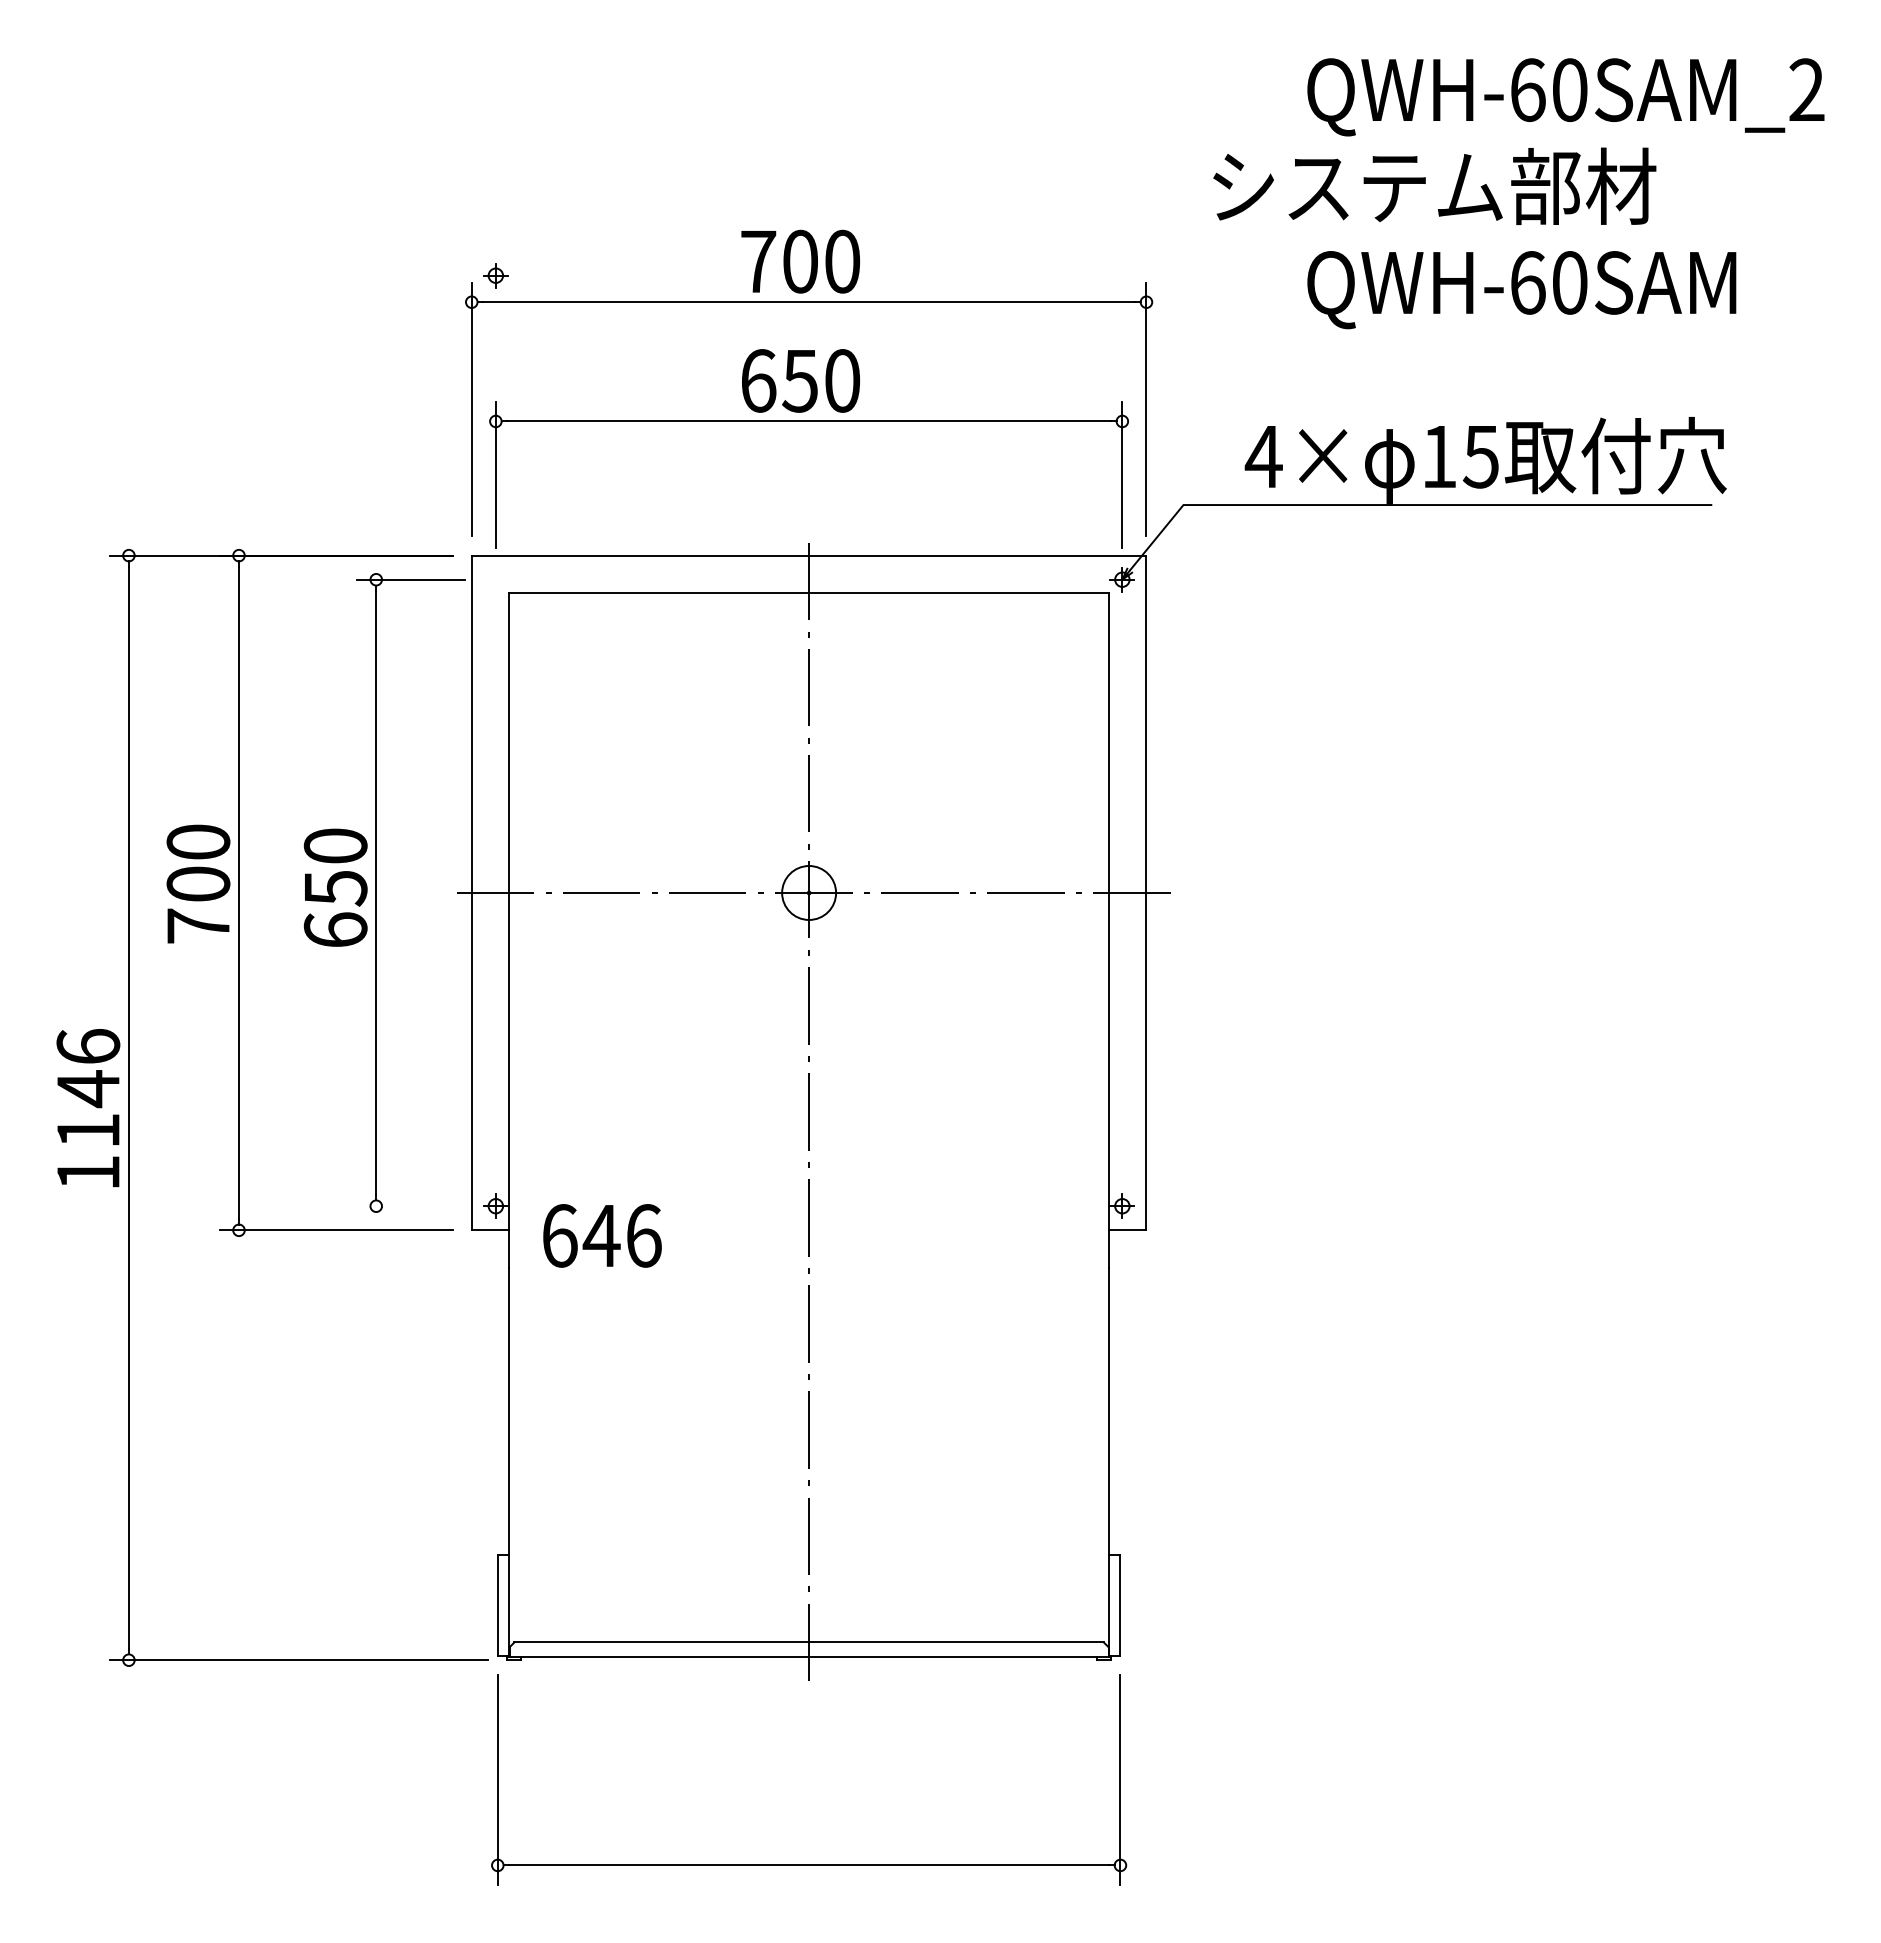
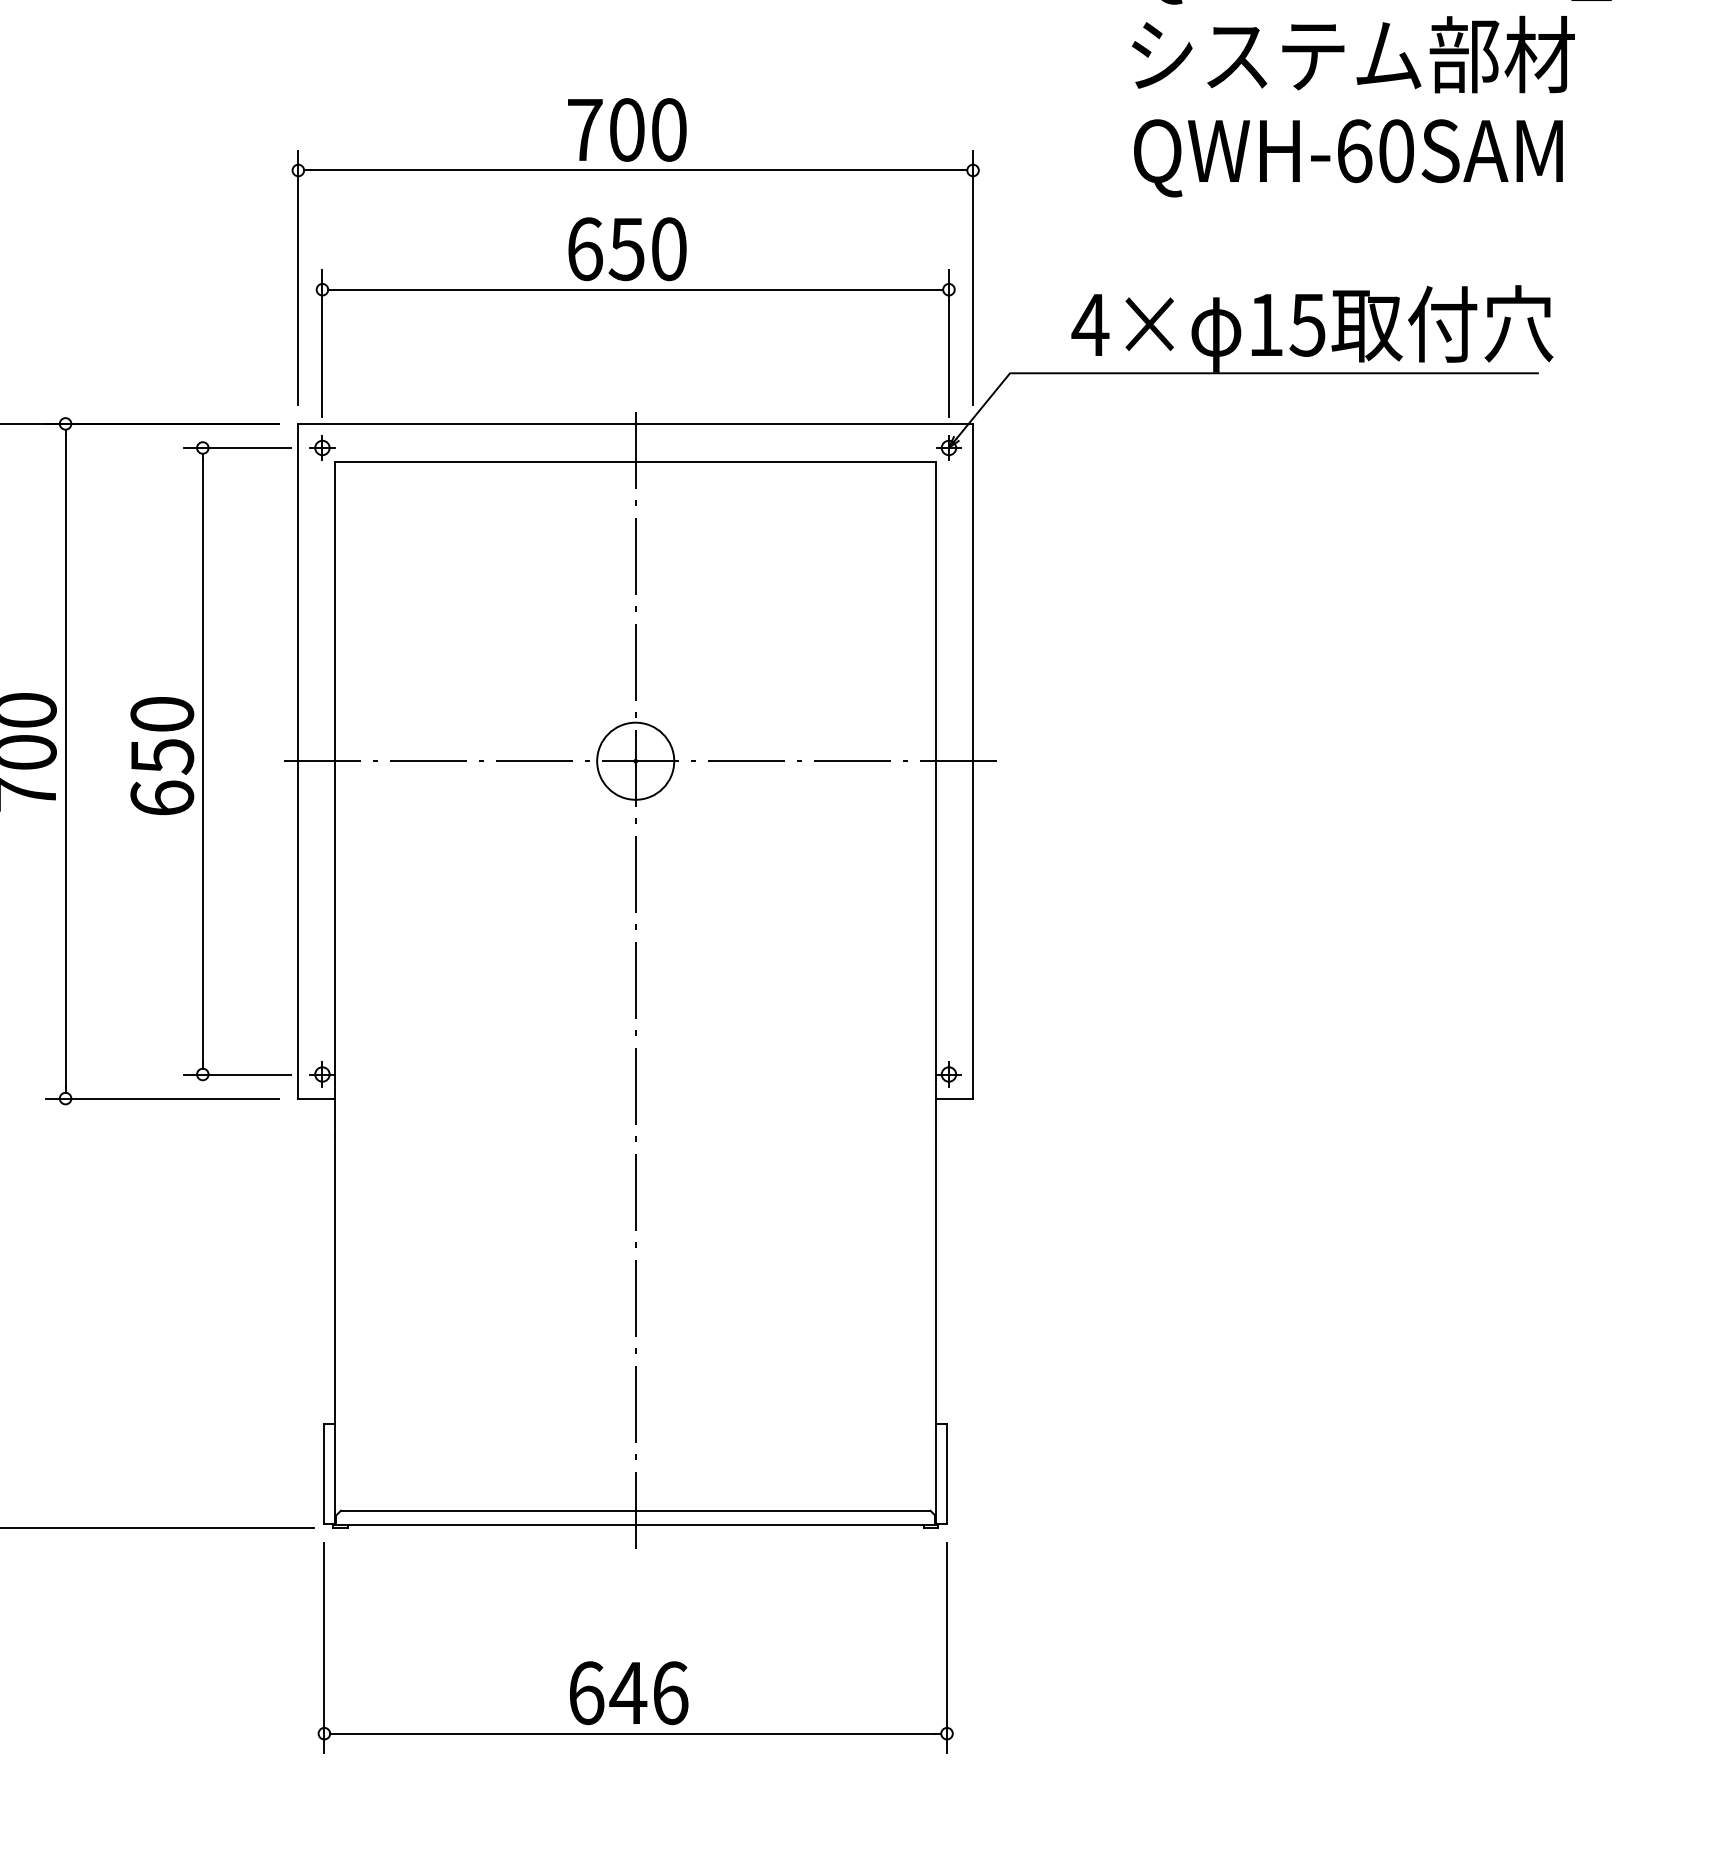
text: (1434, 185) -> (1353, 53), moved
part: (495, 275) -> (322, 447), moved
circle: (808, 892) -> (635, 760), size x1.43
line: (410, 1206) -> (237, 1074), added
text: (602, 1235) -> (629, 1692), moved

